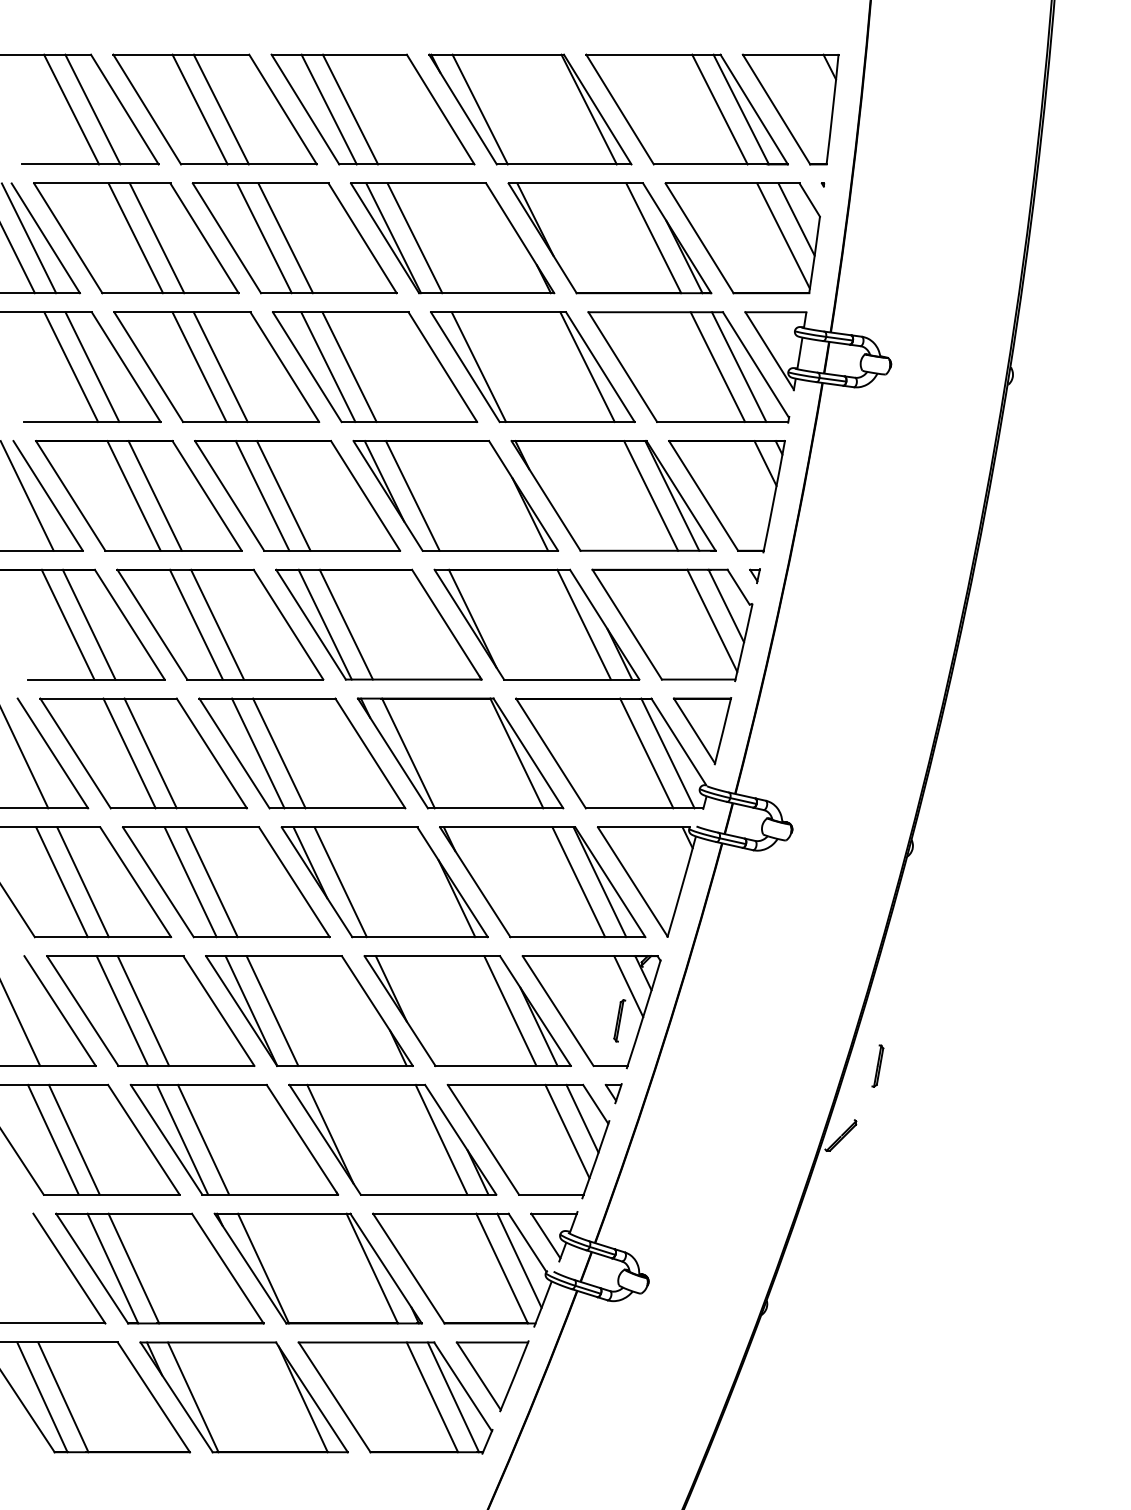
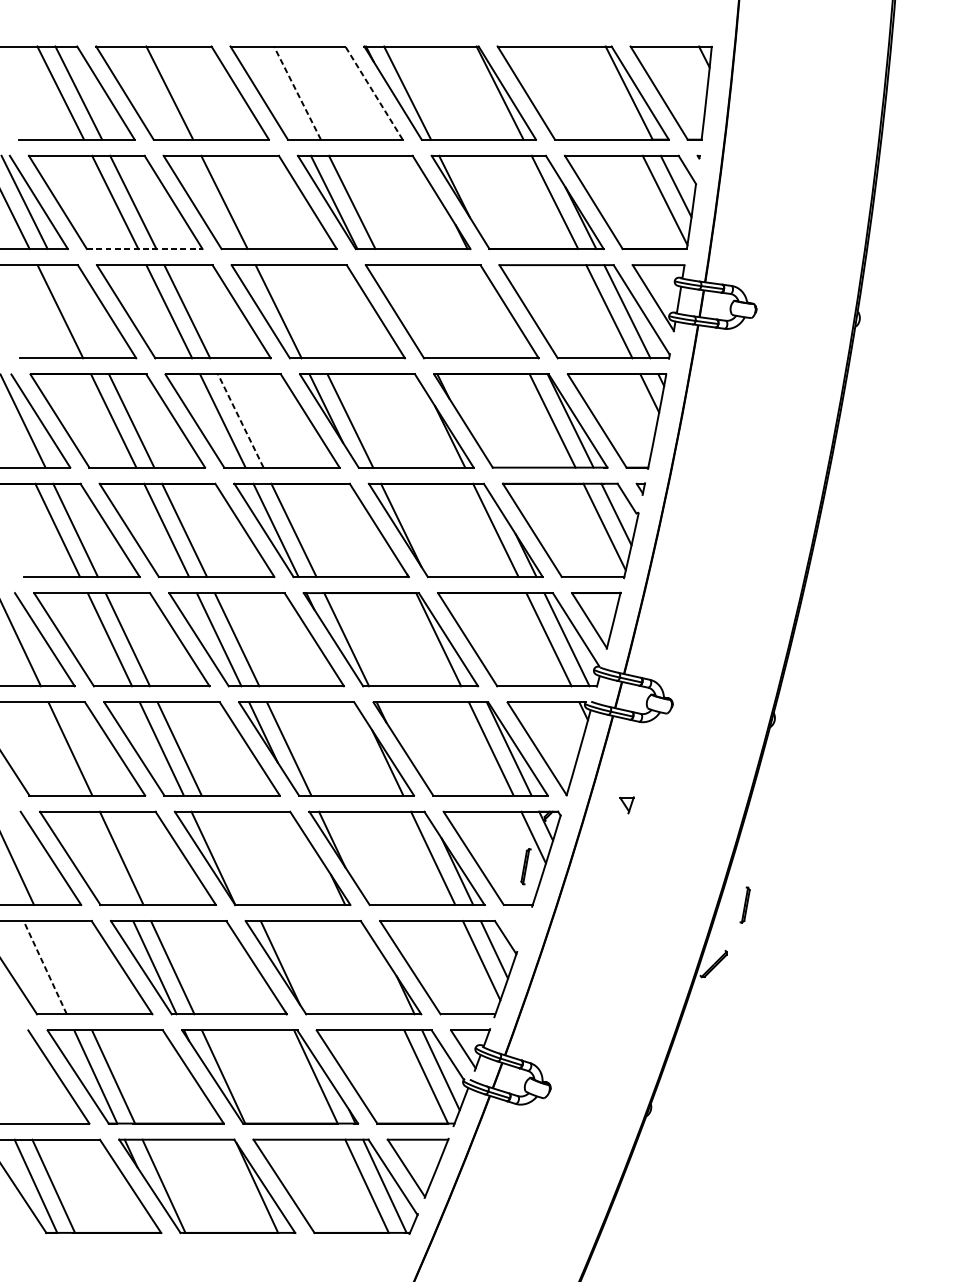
line: (220, 109) -> (187, 93), removed
line: (328, 109) -> (278, 93), removed
line: (350, 109) -> (297, 93), solid -> dashed
line: (440, 109) -> (373, 93), solid -> dashed
line: (719, 109) -> (610, 93), removed
line: (285, 238) -> (242, 202), removed
line: (171, 293) -> (145, 249), solid -> dashed
line: (92, 366) -> (78, 311), removed
line: (349, 366) -> (296, 311), removed
line: (478, 366) -> (406, 311), removed
line: (587, 366) -> (498, 311), removed
line: (283, 495) -> (240, 420), solid -> dashed
line: (61, 882) -> (52, 749), removed
line: (122, 1010) -> (103, 857), removed
line: (272, 1010) -> (231, 857), removed
part: (613, 1093) -> (626, 805), moved
line: (53, 1139) -> (45, 967), solid -> dashed
line: (73, 1139) -> (62, 967), removed
line: (441, 1139) -> (374, 967), removed

